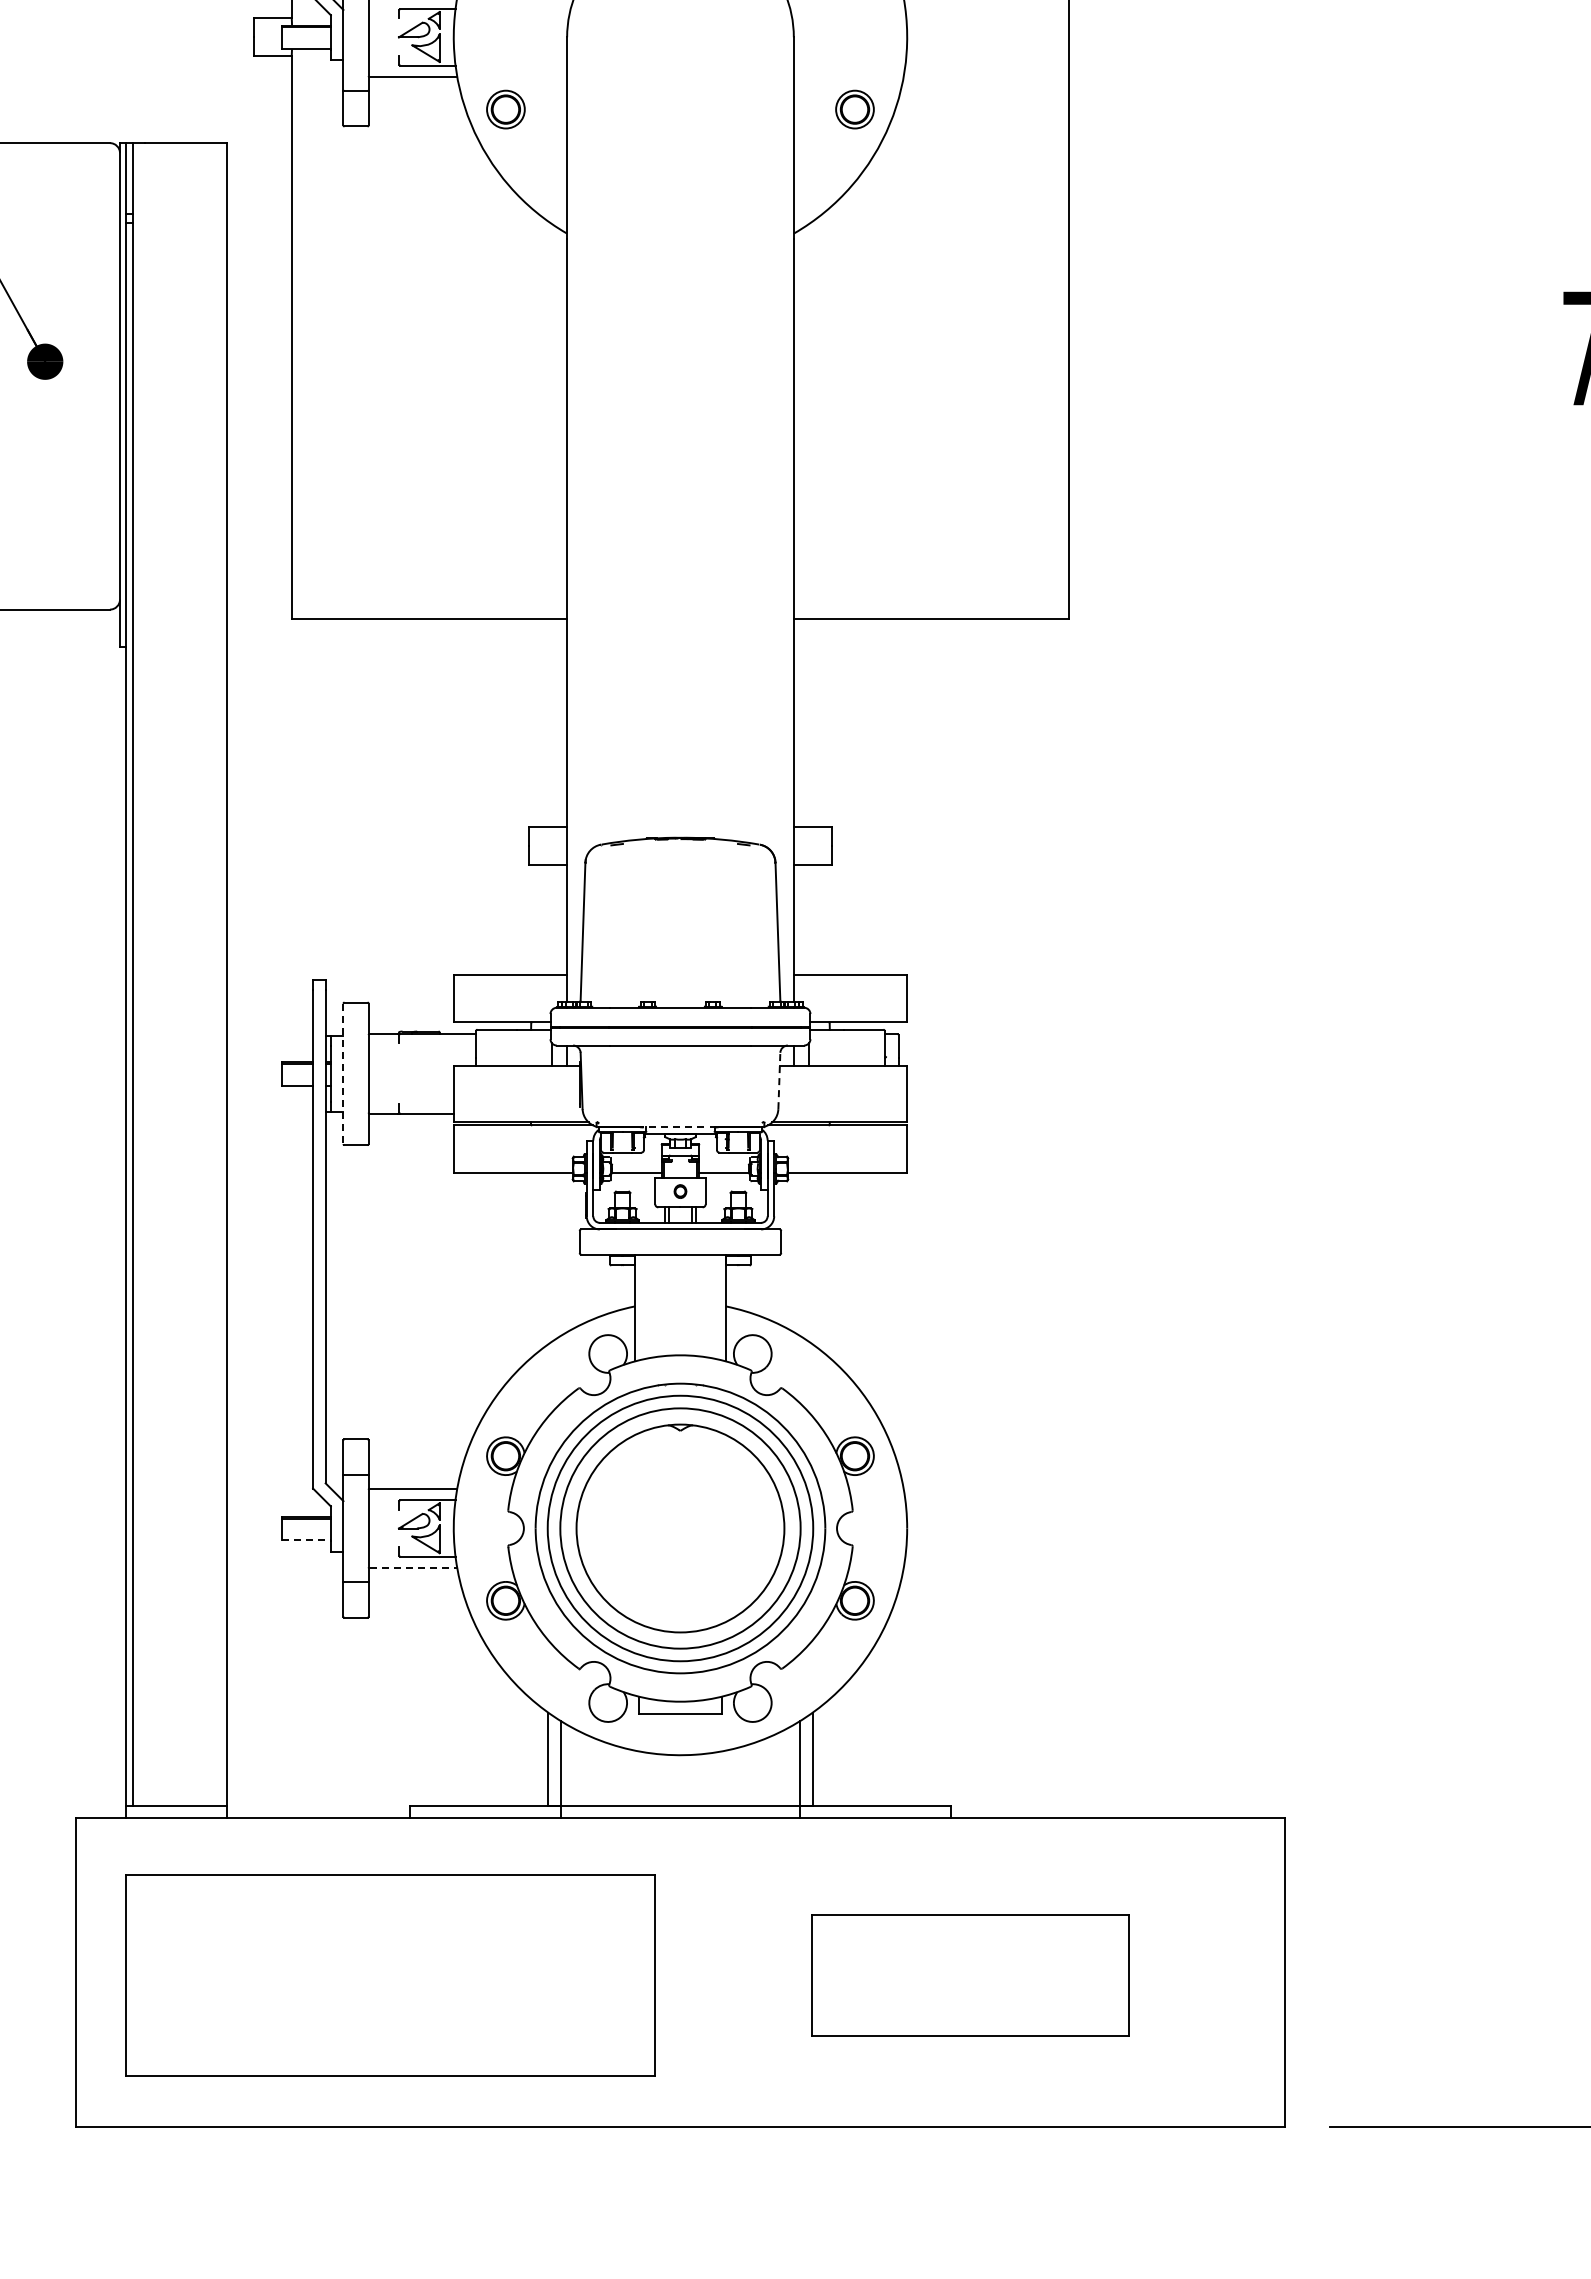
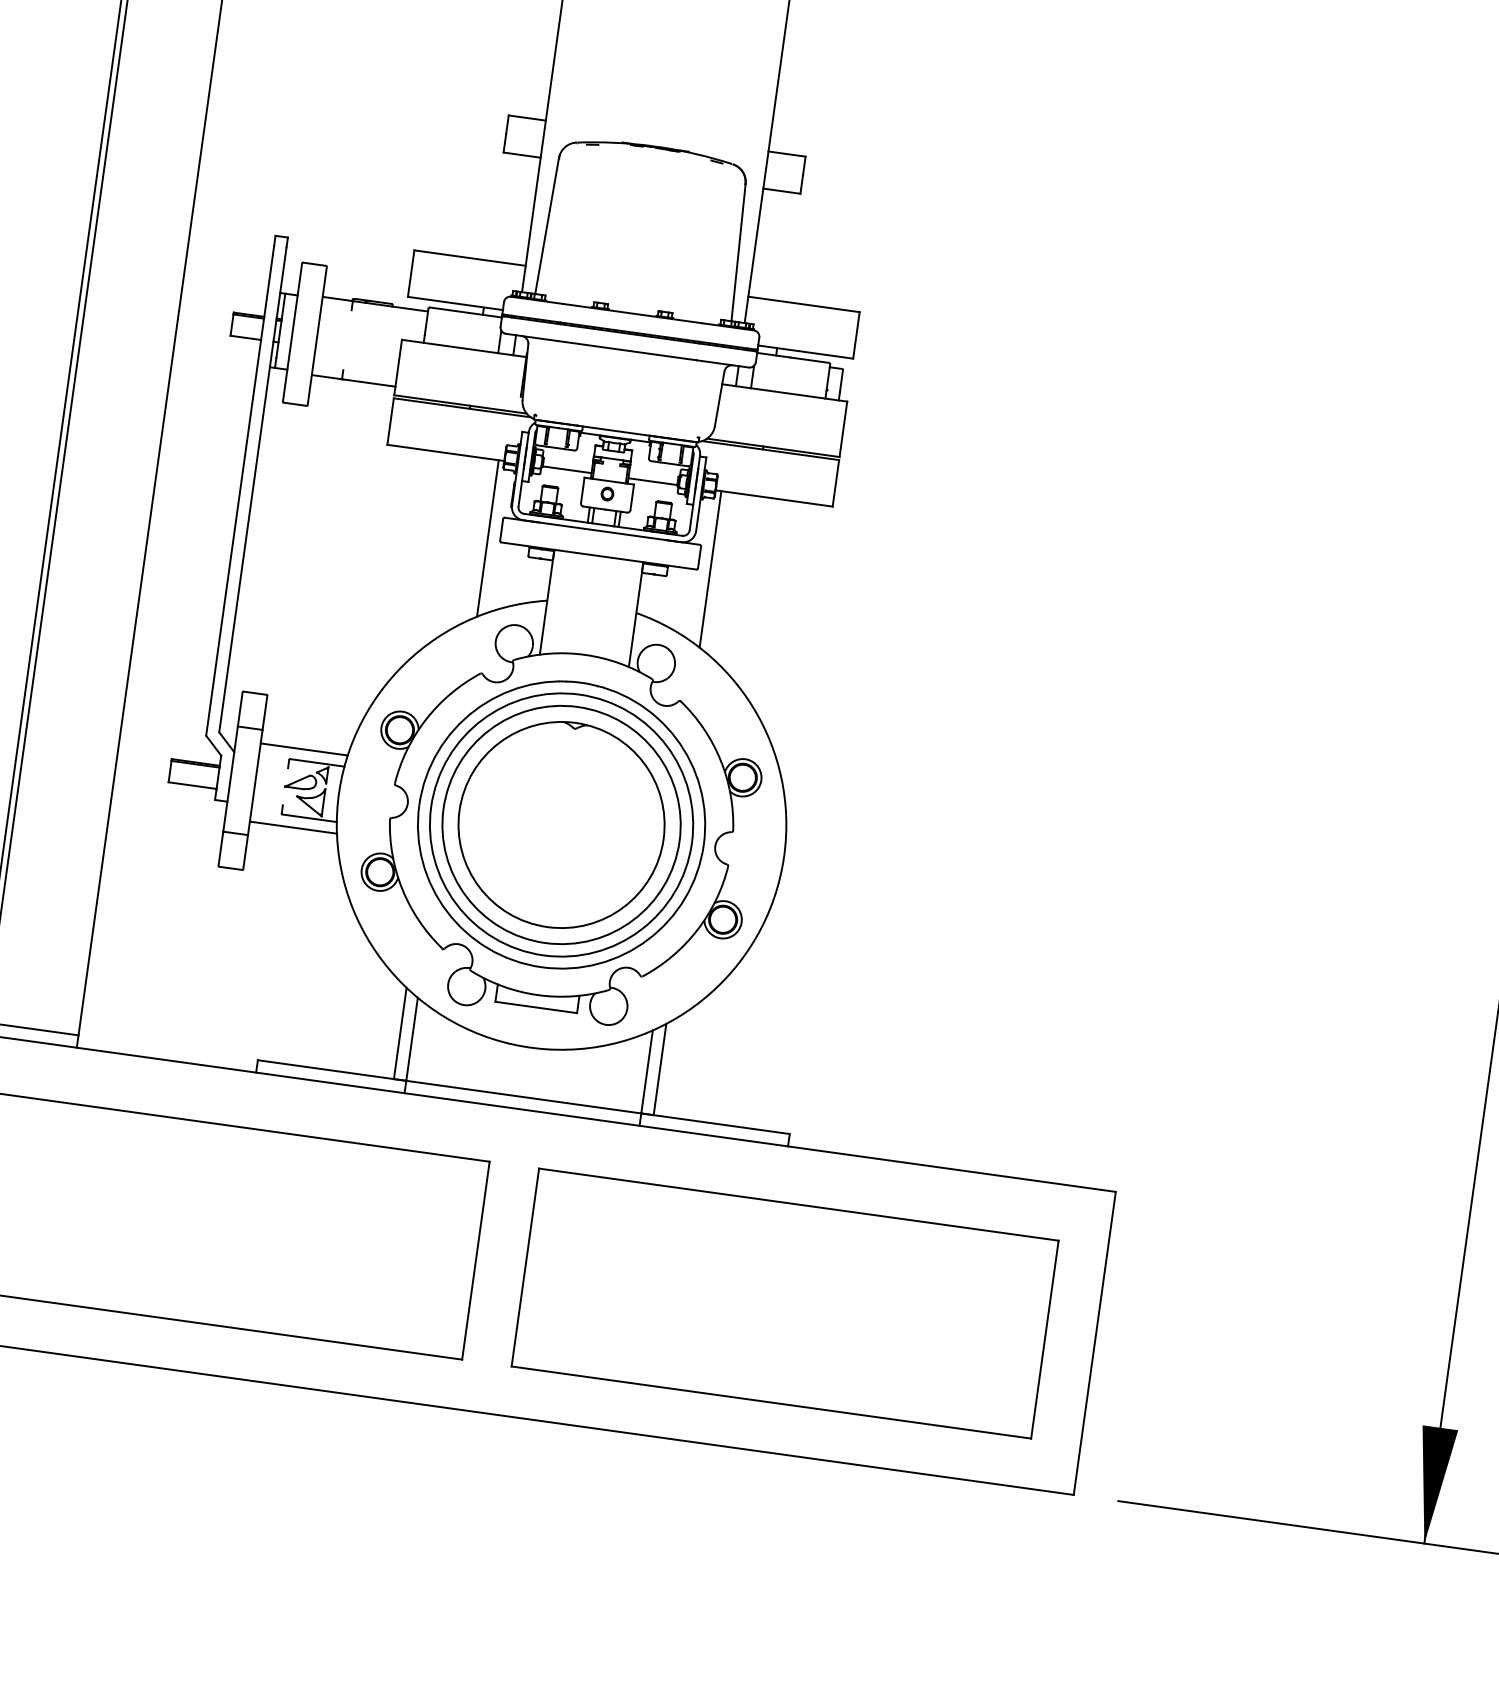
line: (343, 1074) -> (292, 333), dashed -> solid
line: (779, 1080) -> (719, 398), dashed -> solid
line: (679, 1127) -> (615, 431), dashed -> solid
line: (567, 1252) -> (488, 538), added
line: (793, 1252) -> (710, 569), added
line: (306, 1540) -> (192, 785), dashed -> solid
line: (413, 1568) -> (293, 827), dashed -> solid
part: (970, 1975) -> (785, 1303), size x1.67

